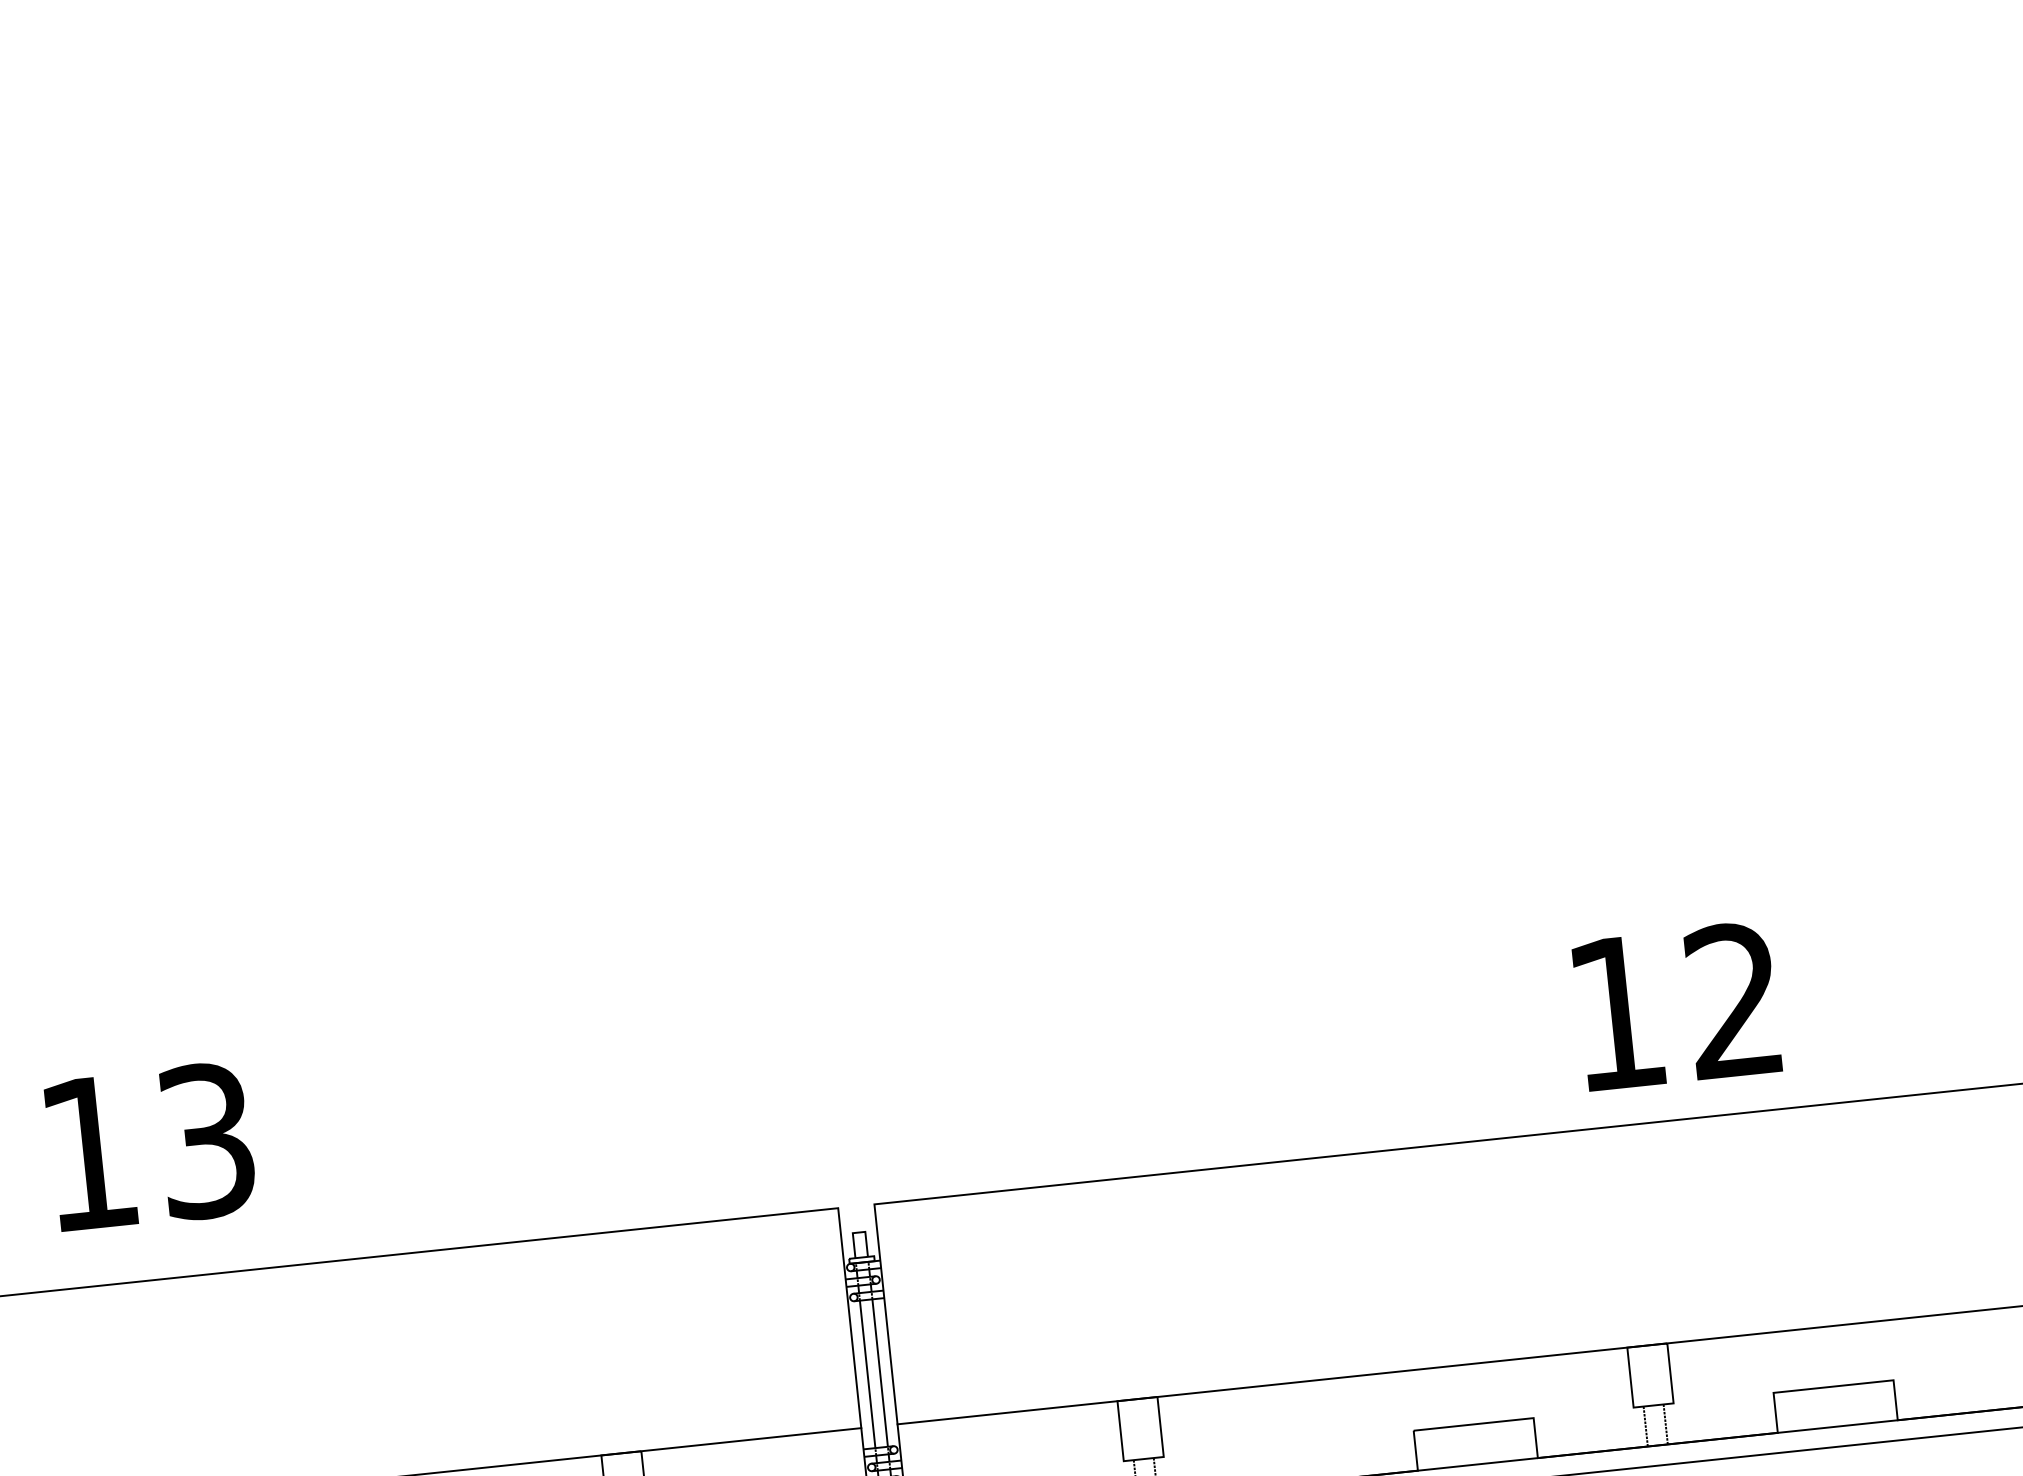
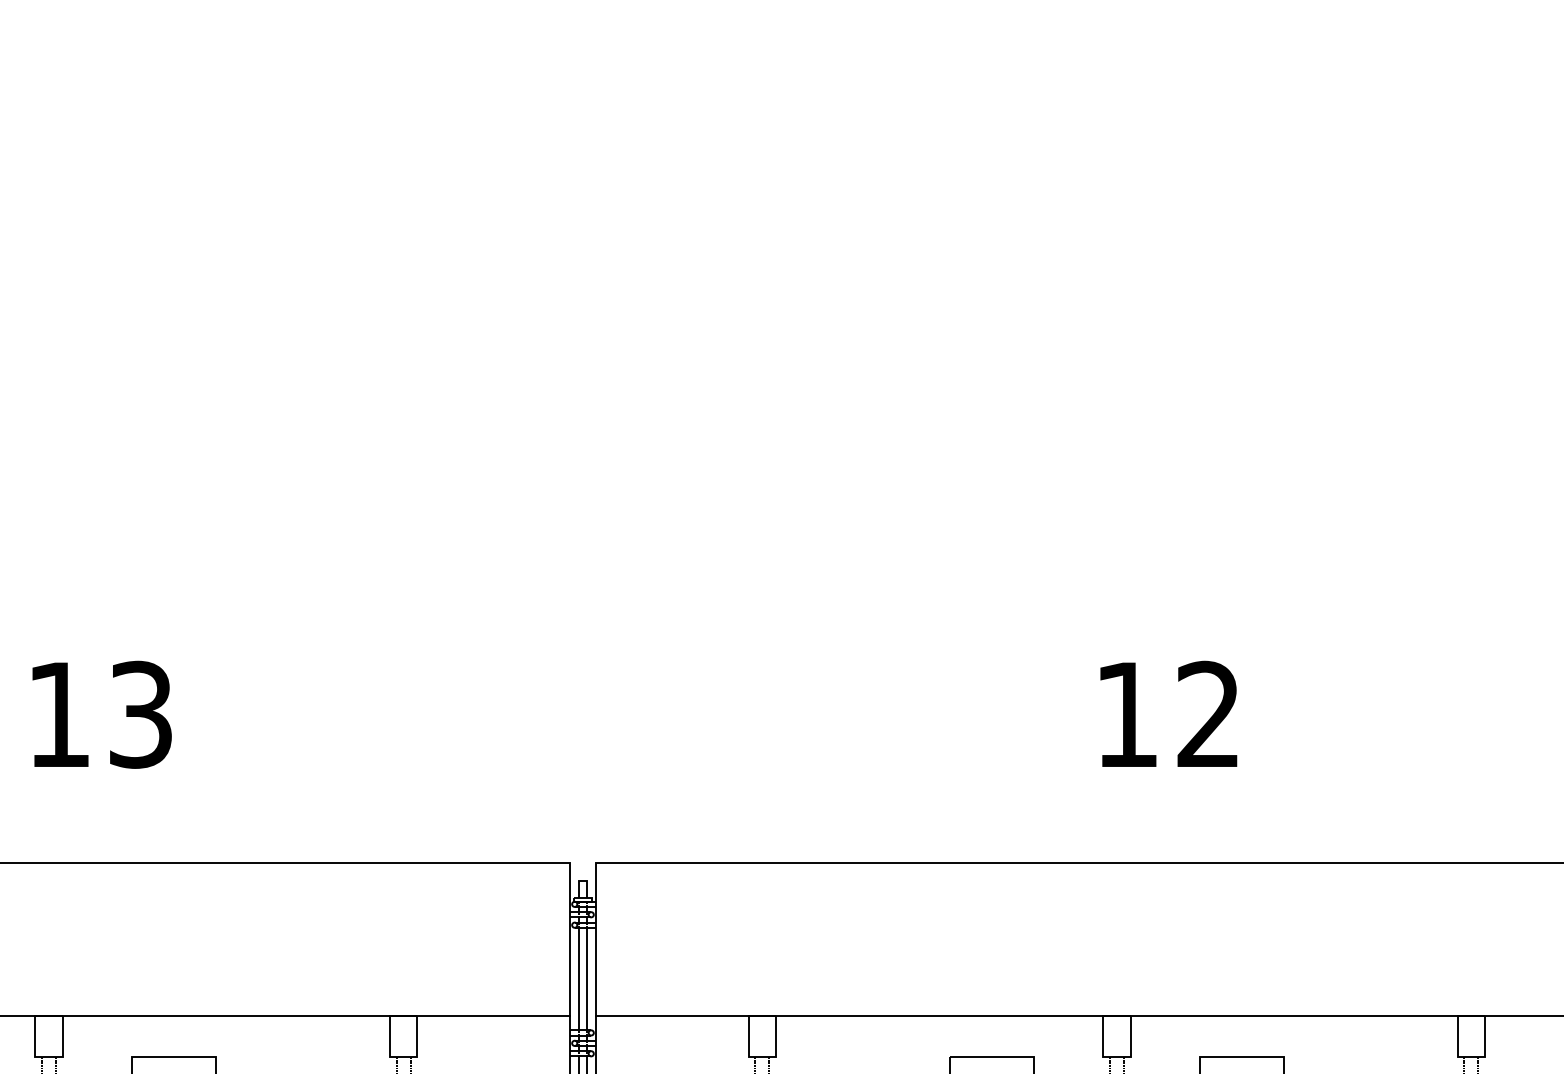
text: (1676, 1005) -> (1168, 713), moved
text: (149, 1146) -> (101, 714), moved

